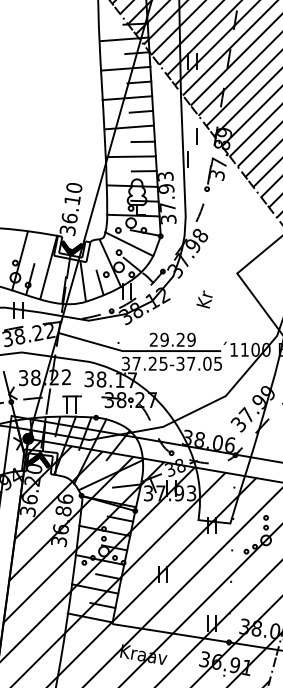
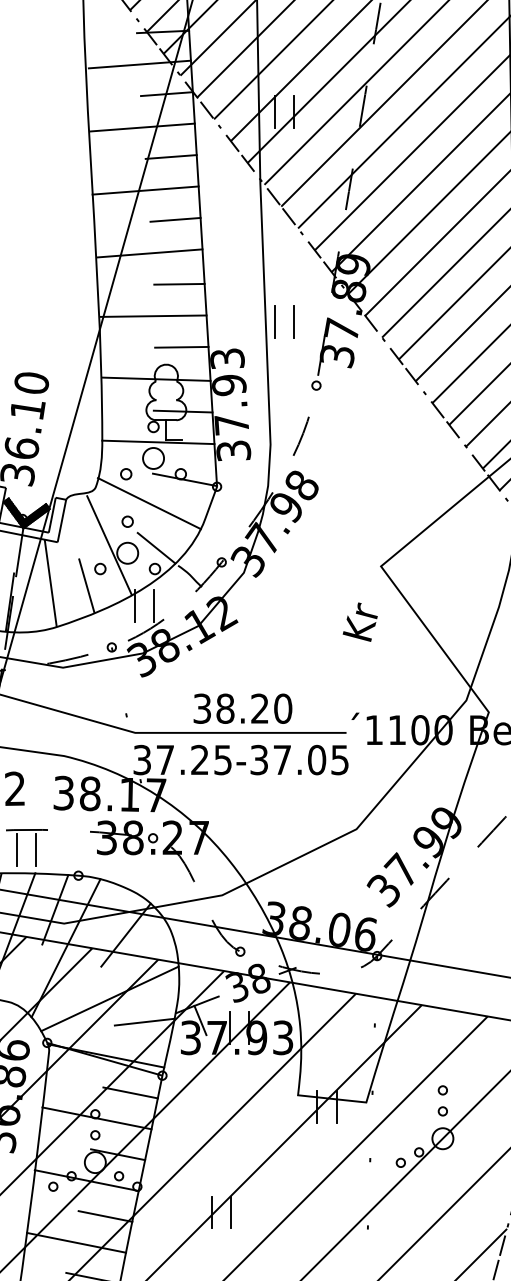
line: (196, 136) -> (293, 322), moved
text: (204, 299) -> (360, 622), moved
text: (172, 339) -> (242, 707), 29.29 -> 38.20

